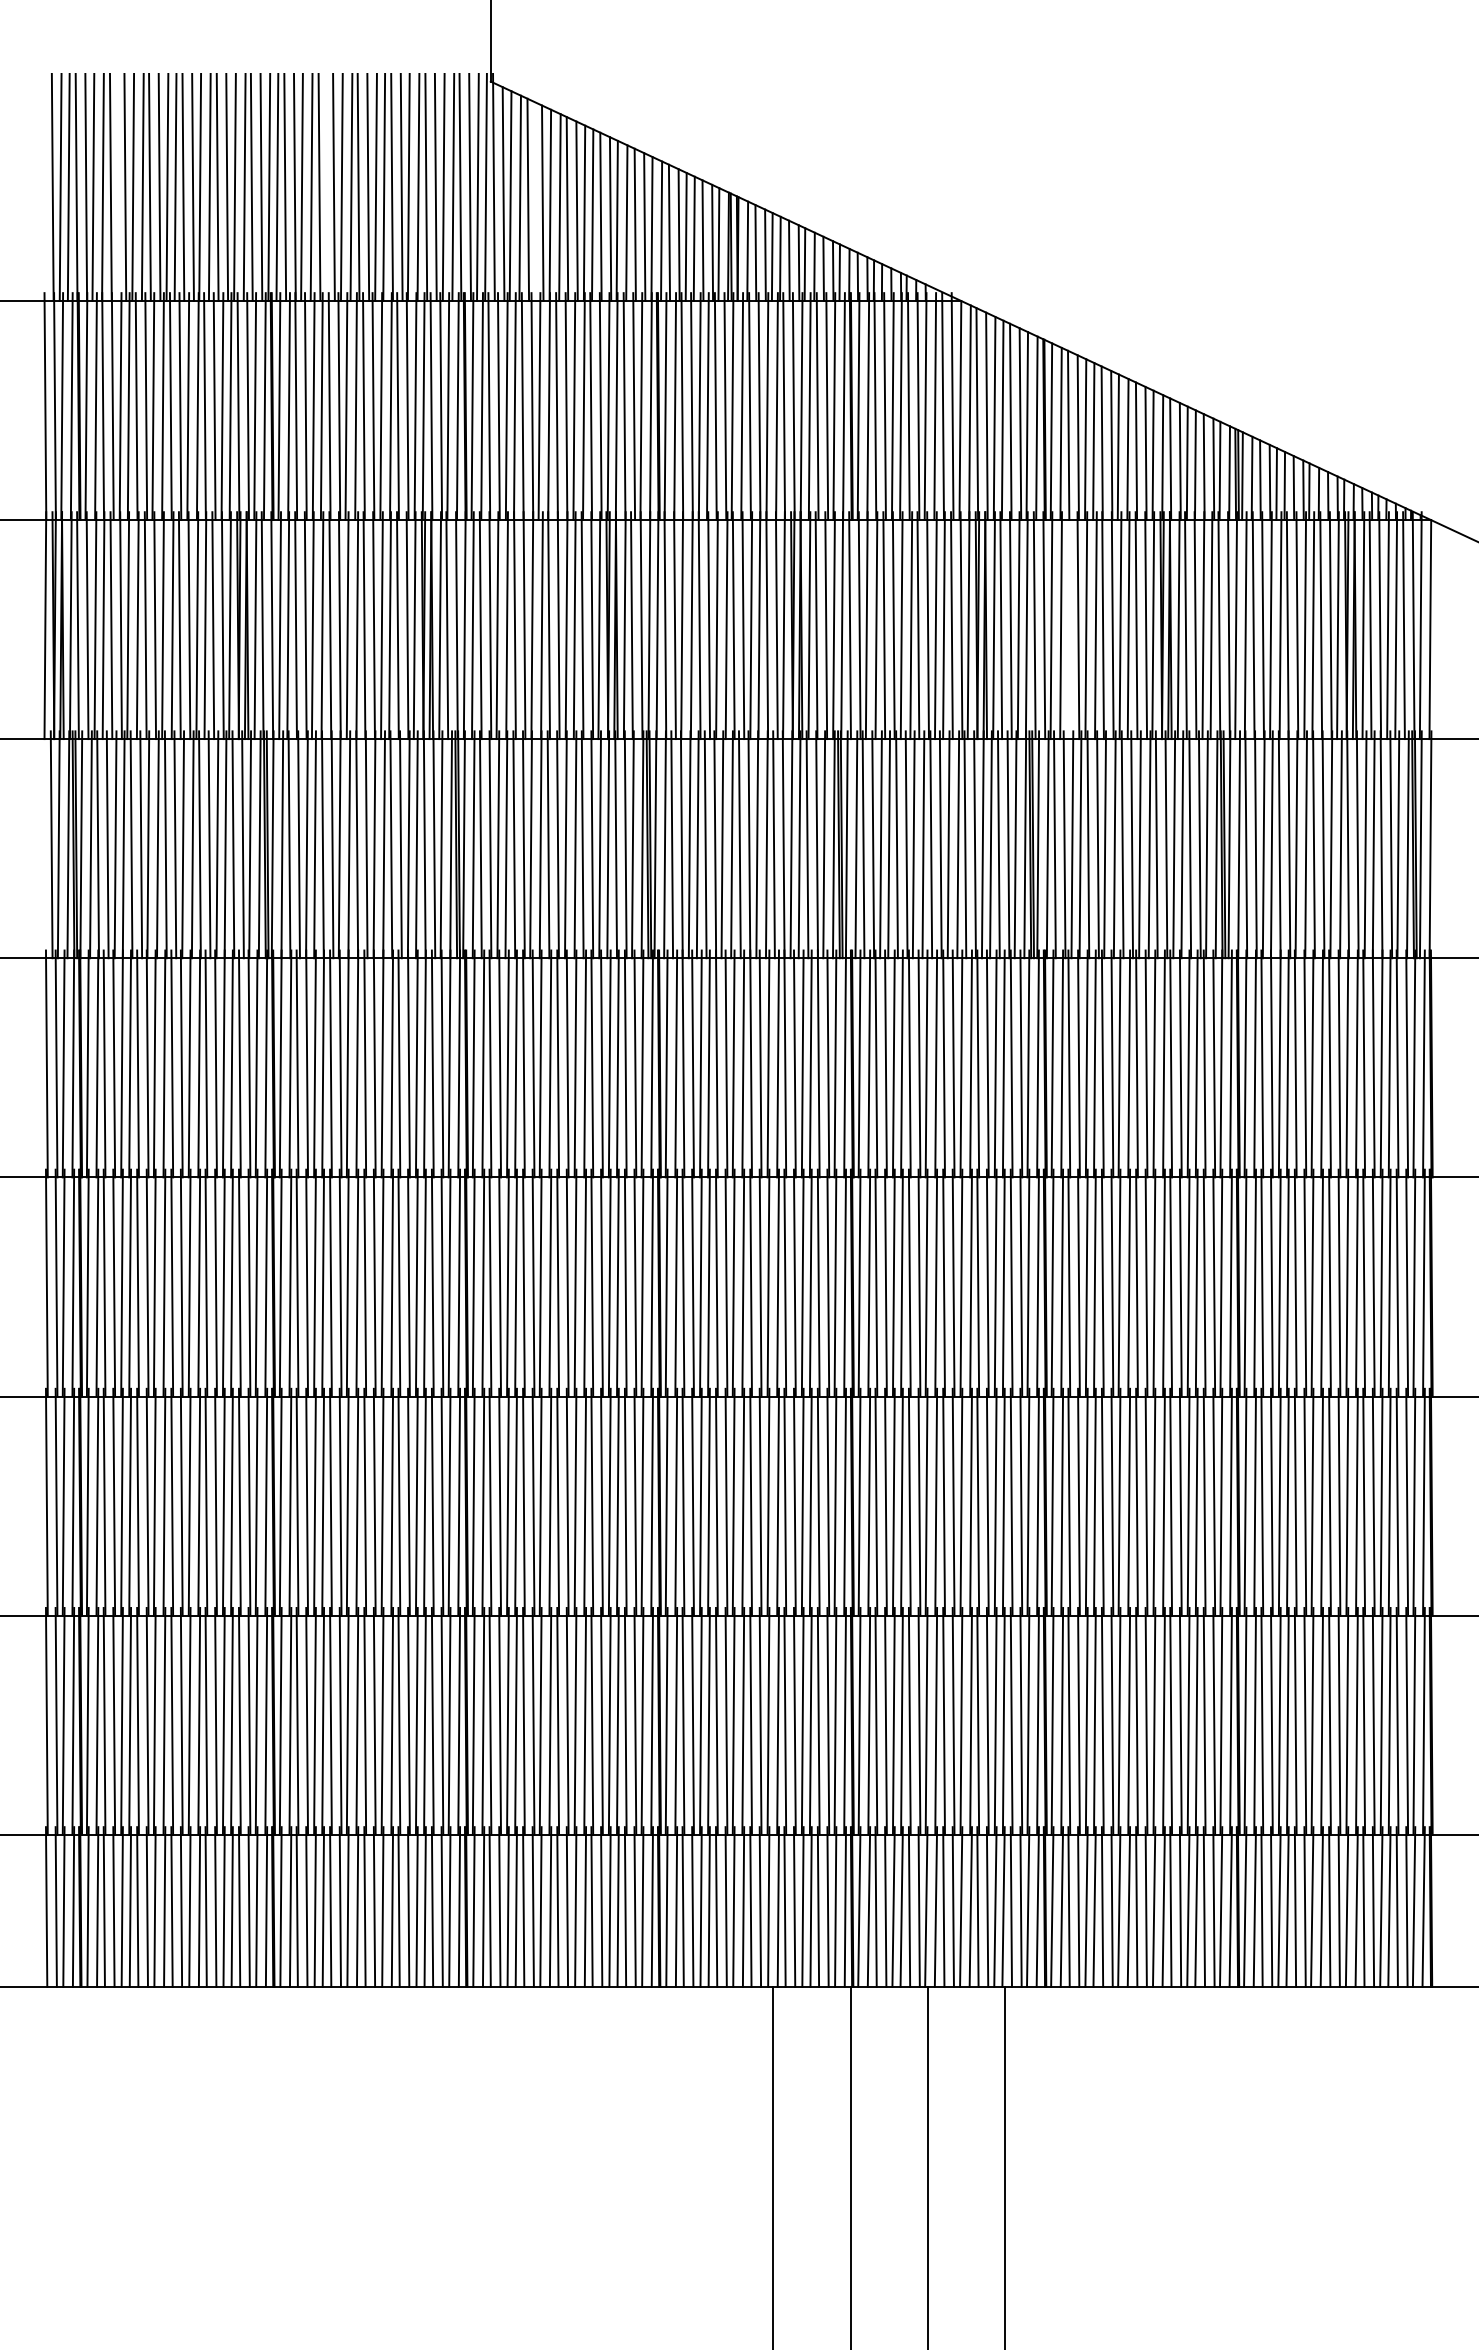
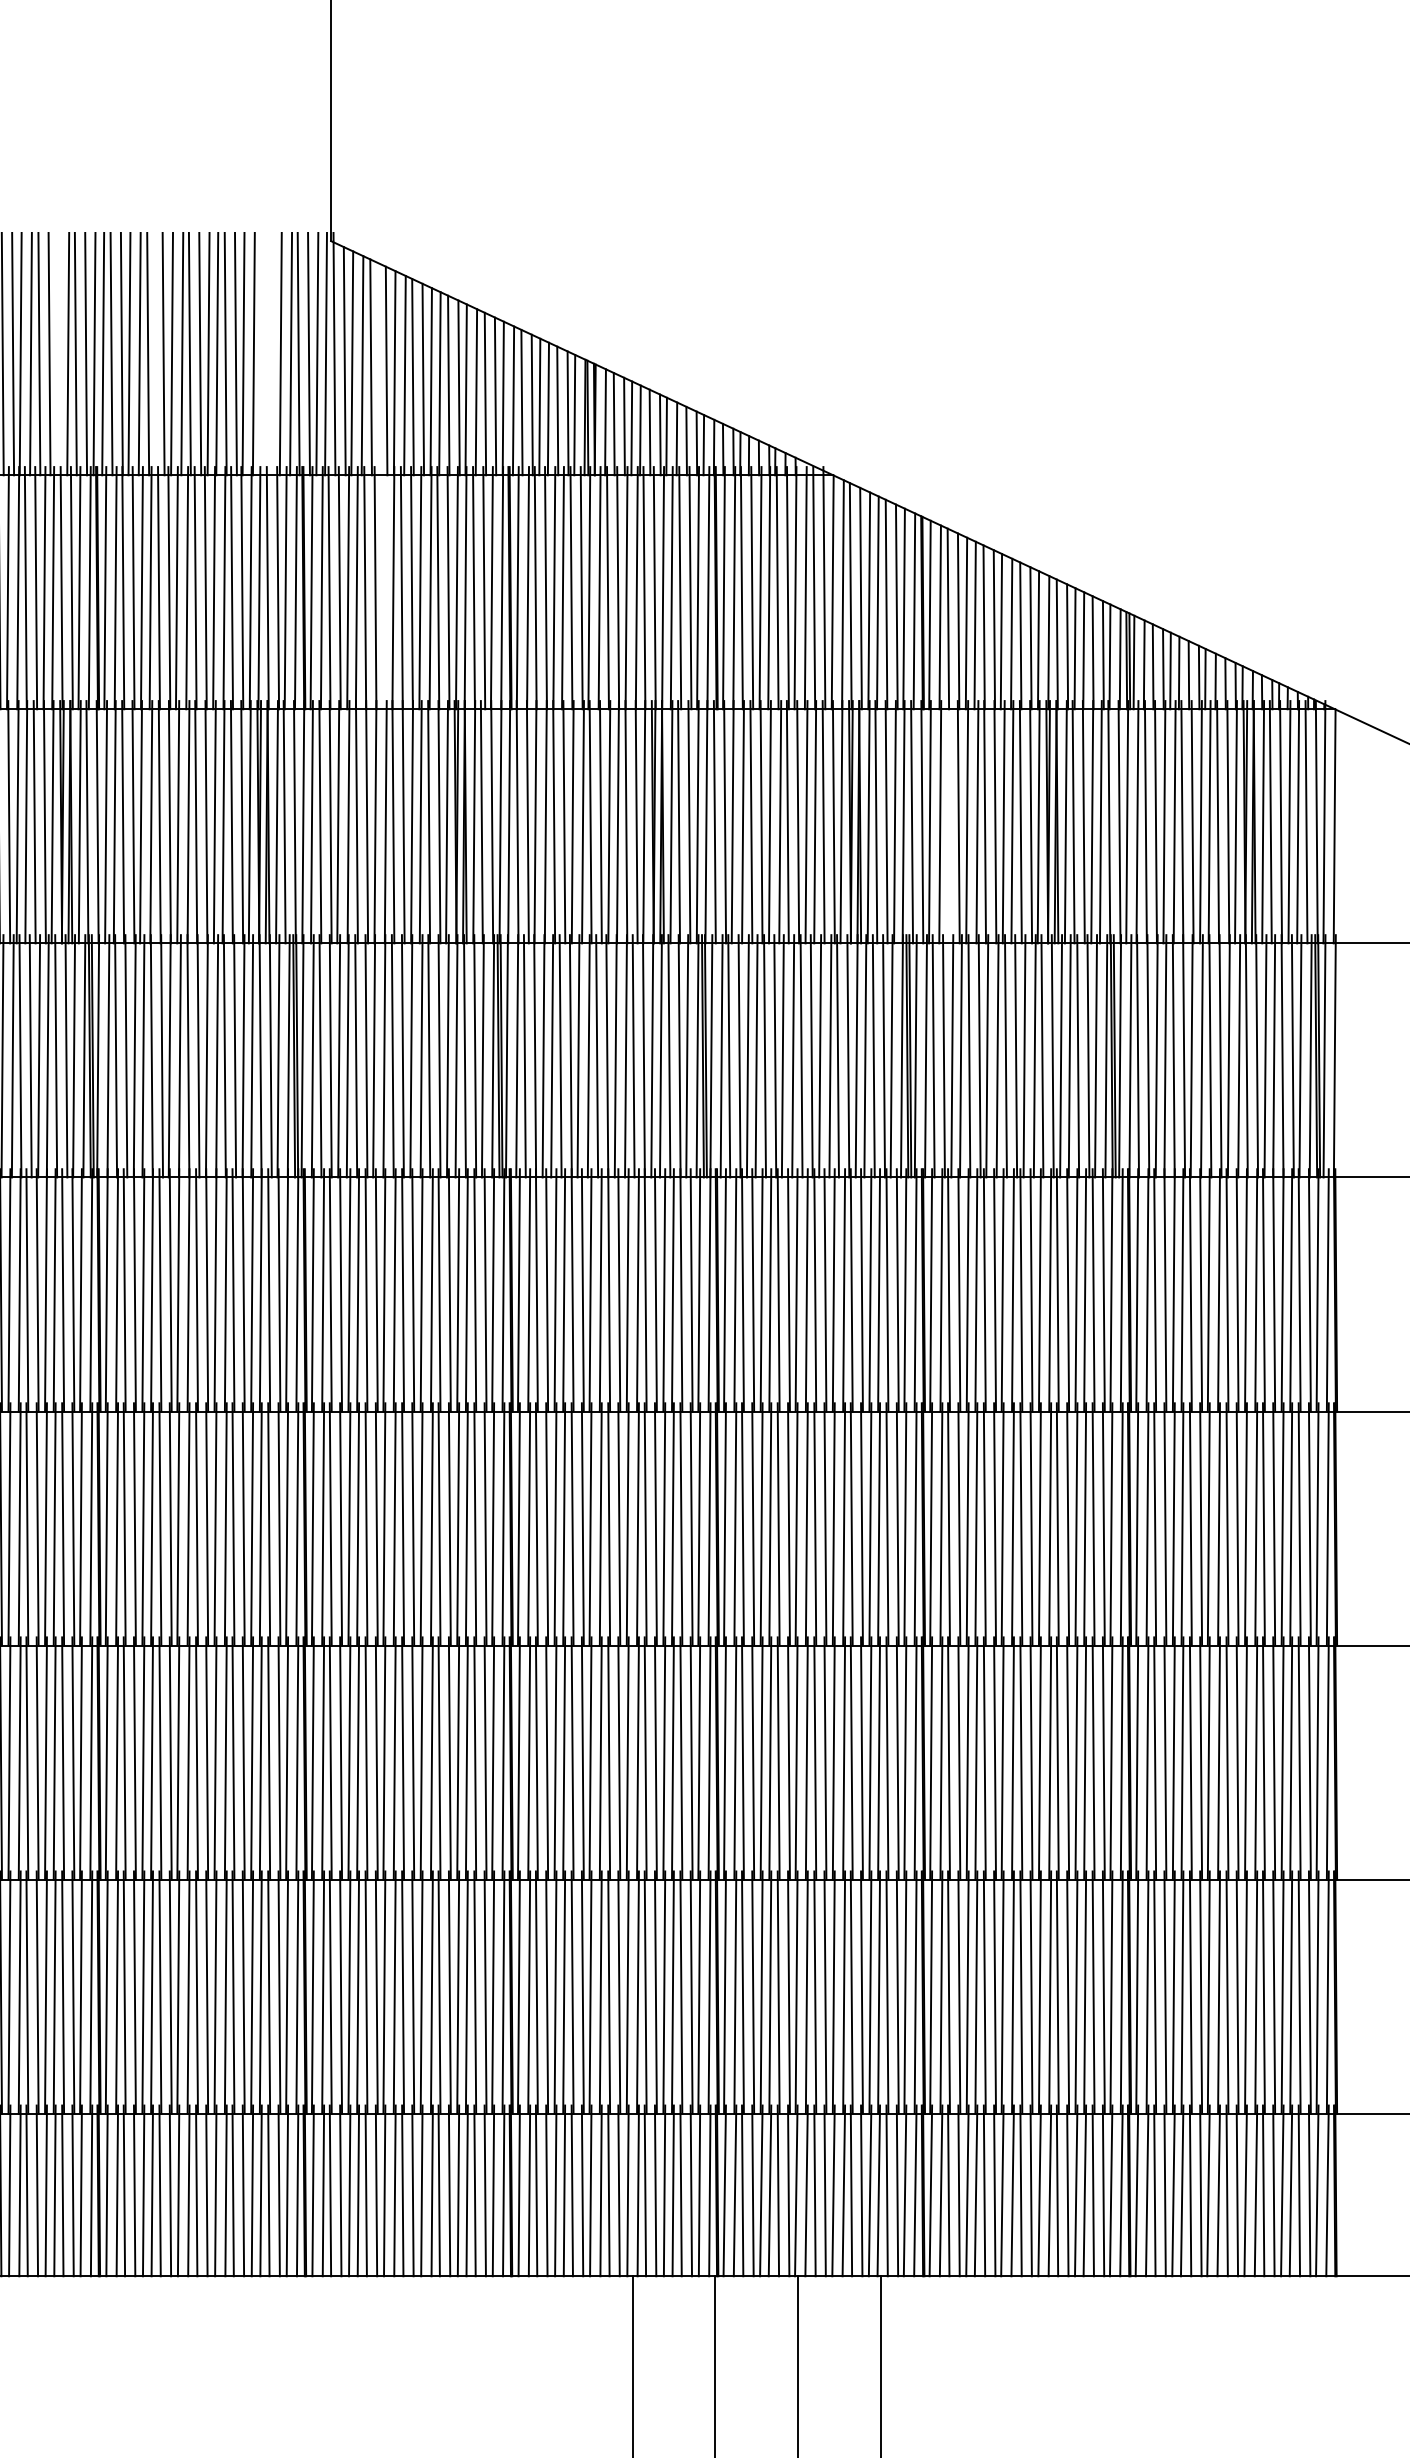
line: (234, 186) -> (57, 353), removed
line: (426, 186) -> (262, 353), removed
line: (435, 186) -> (272, 353), removed
line: (539, 406) -> (383, 588), removed

